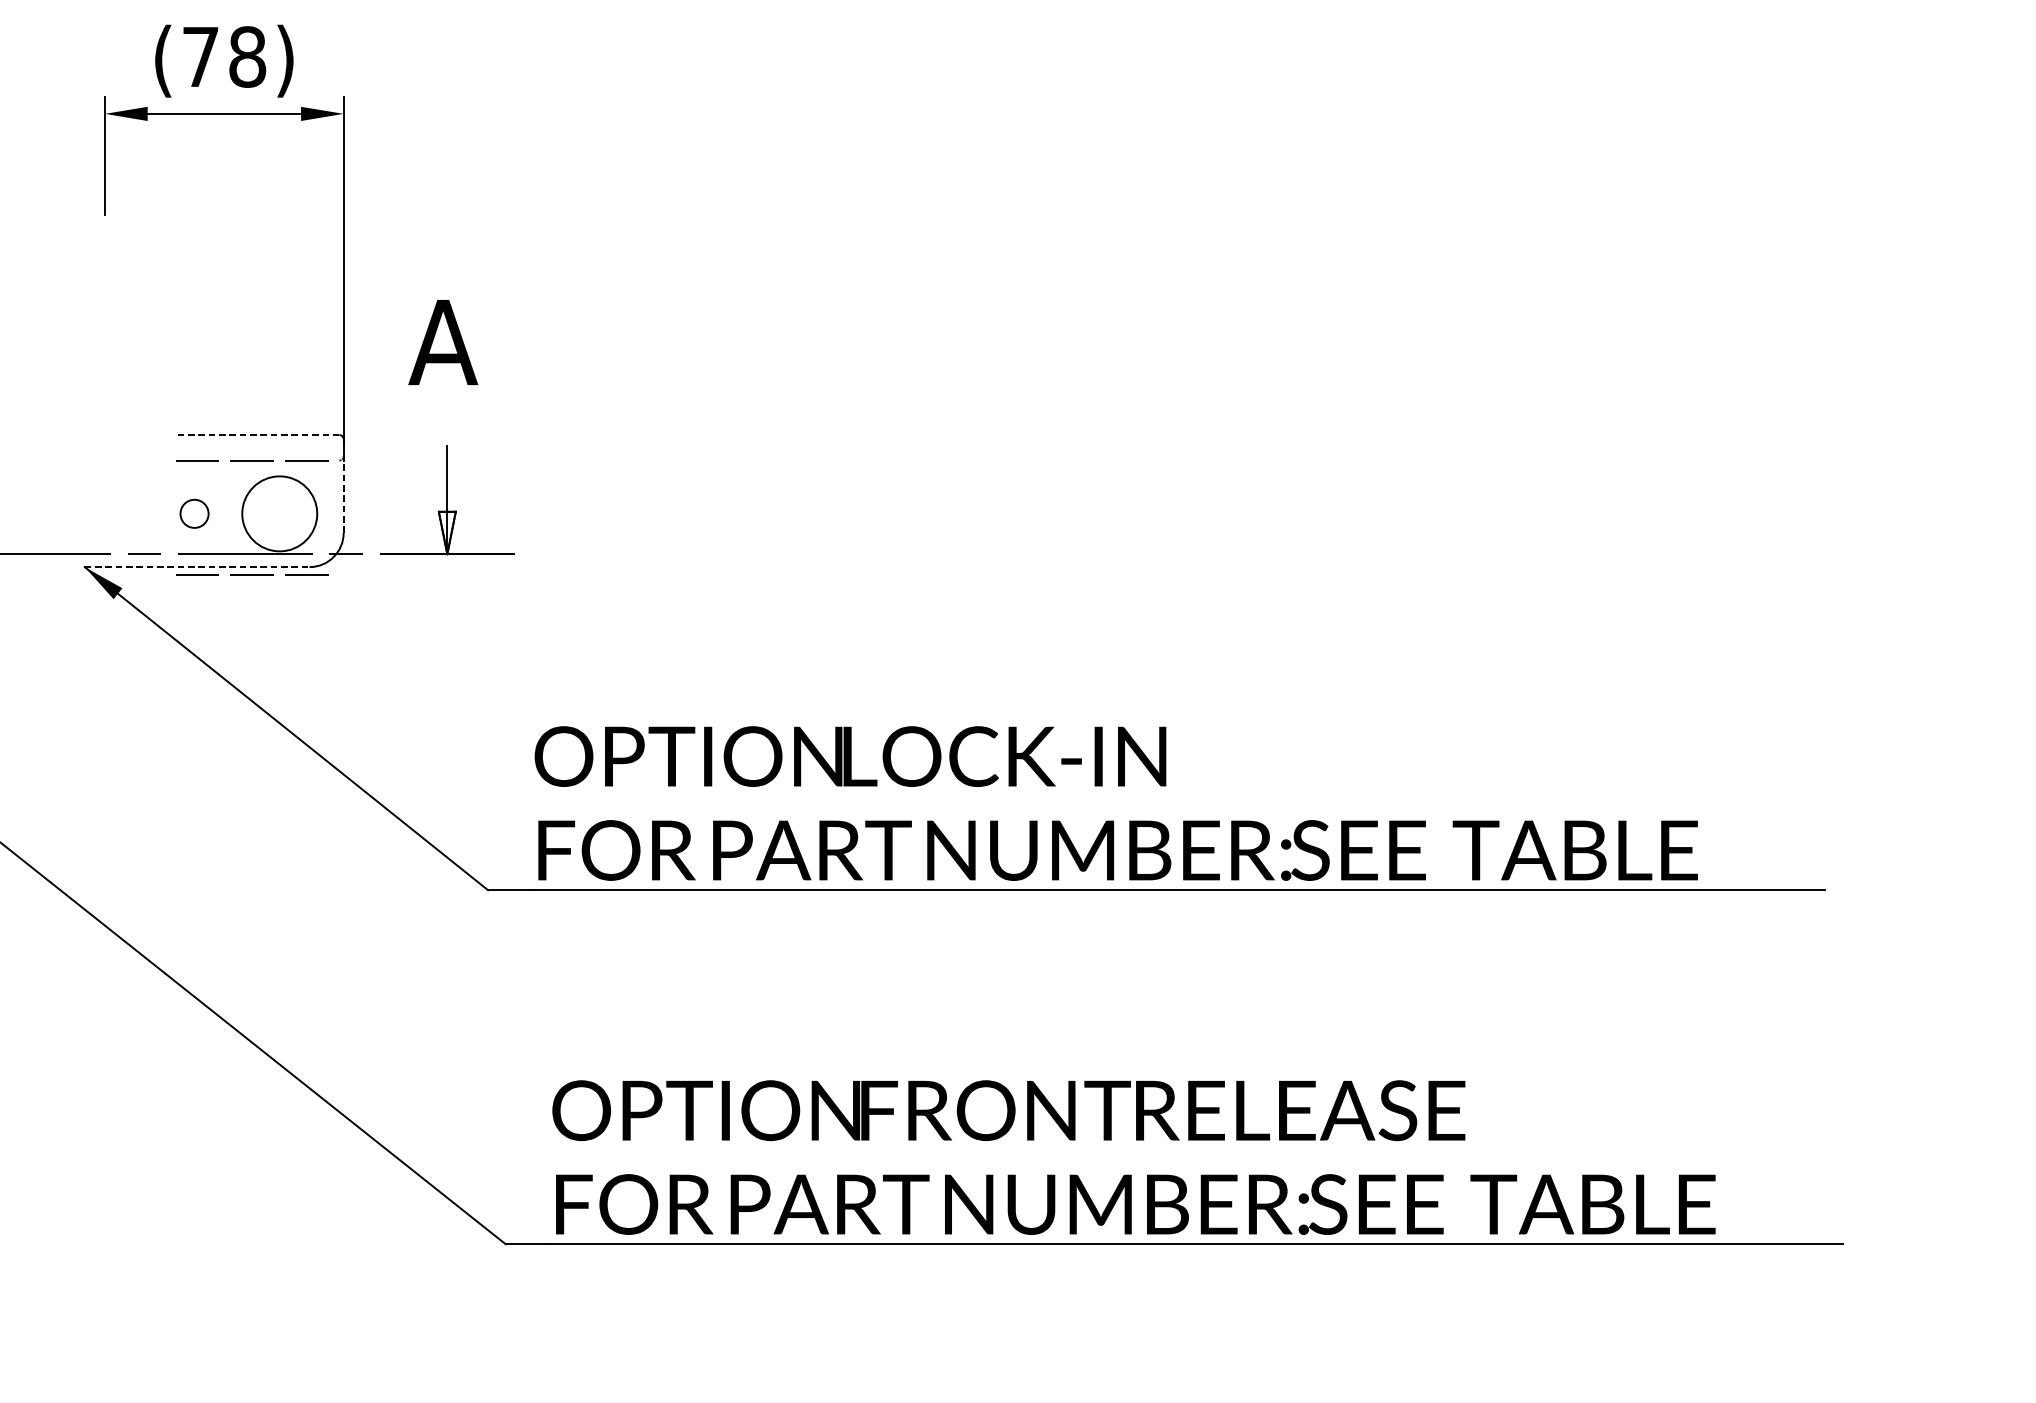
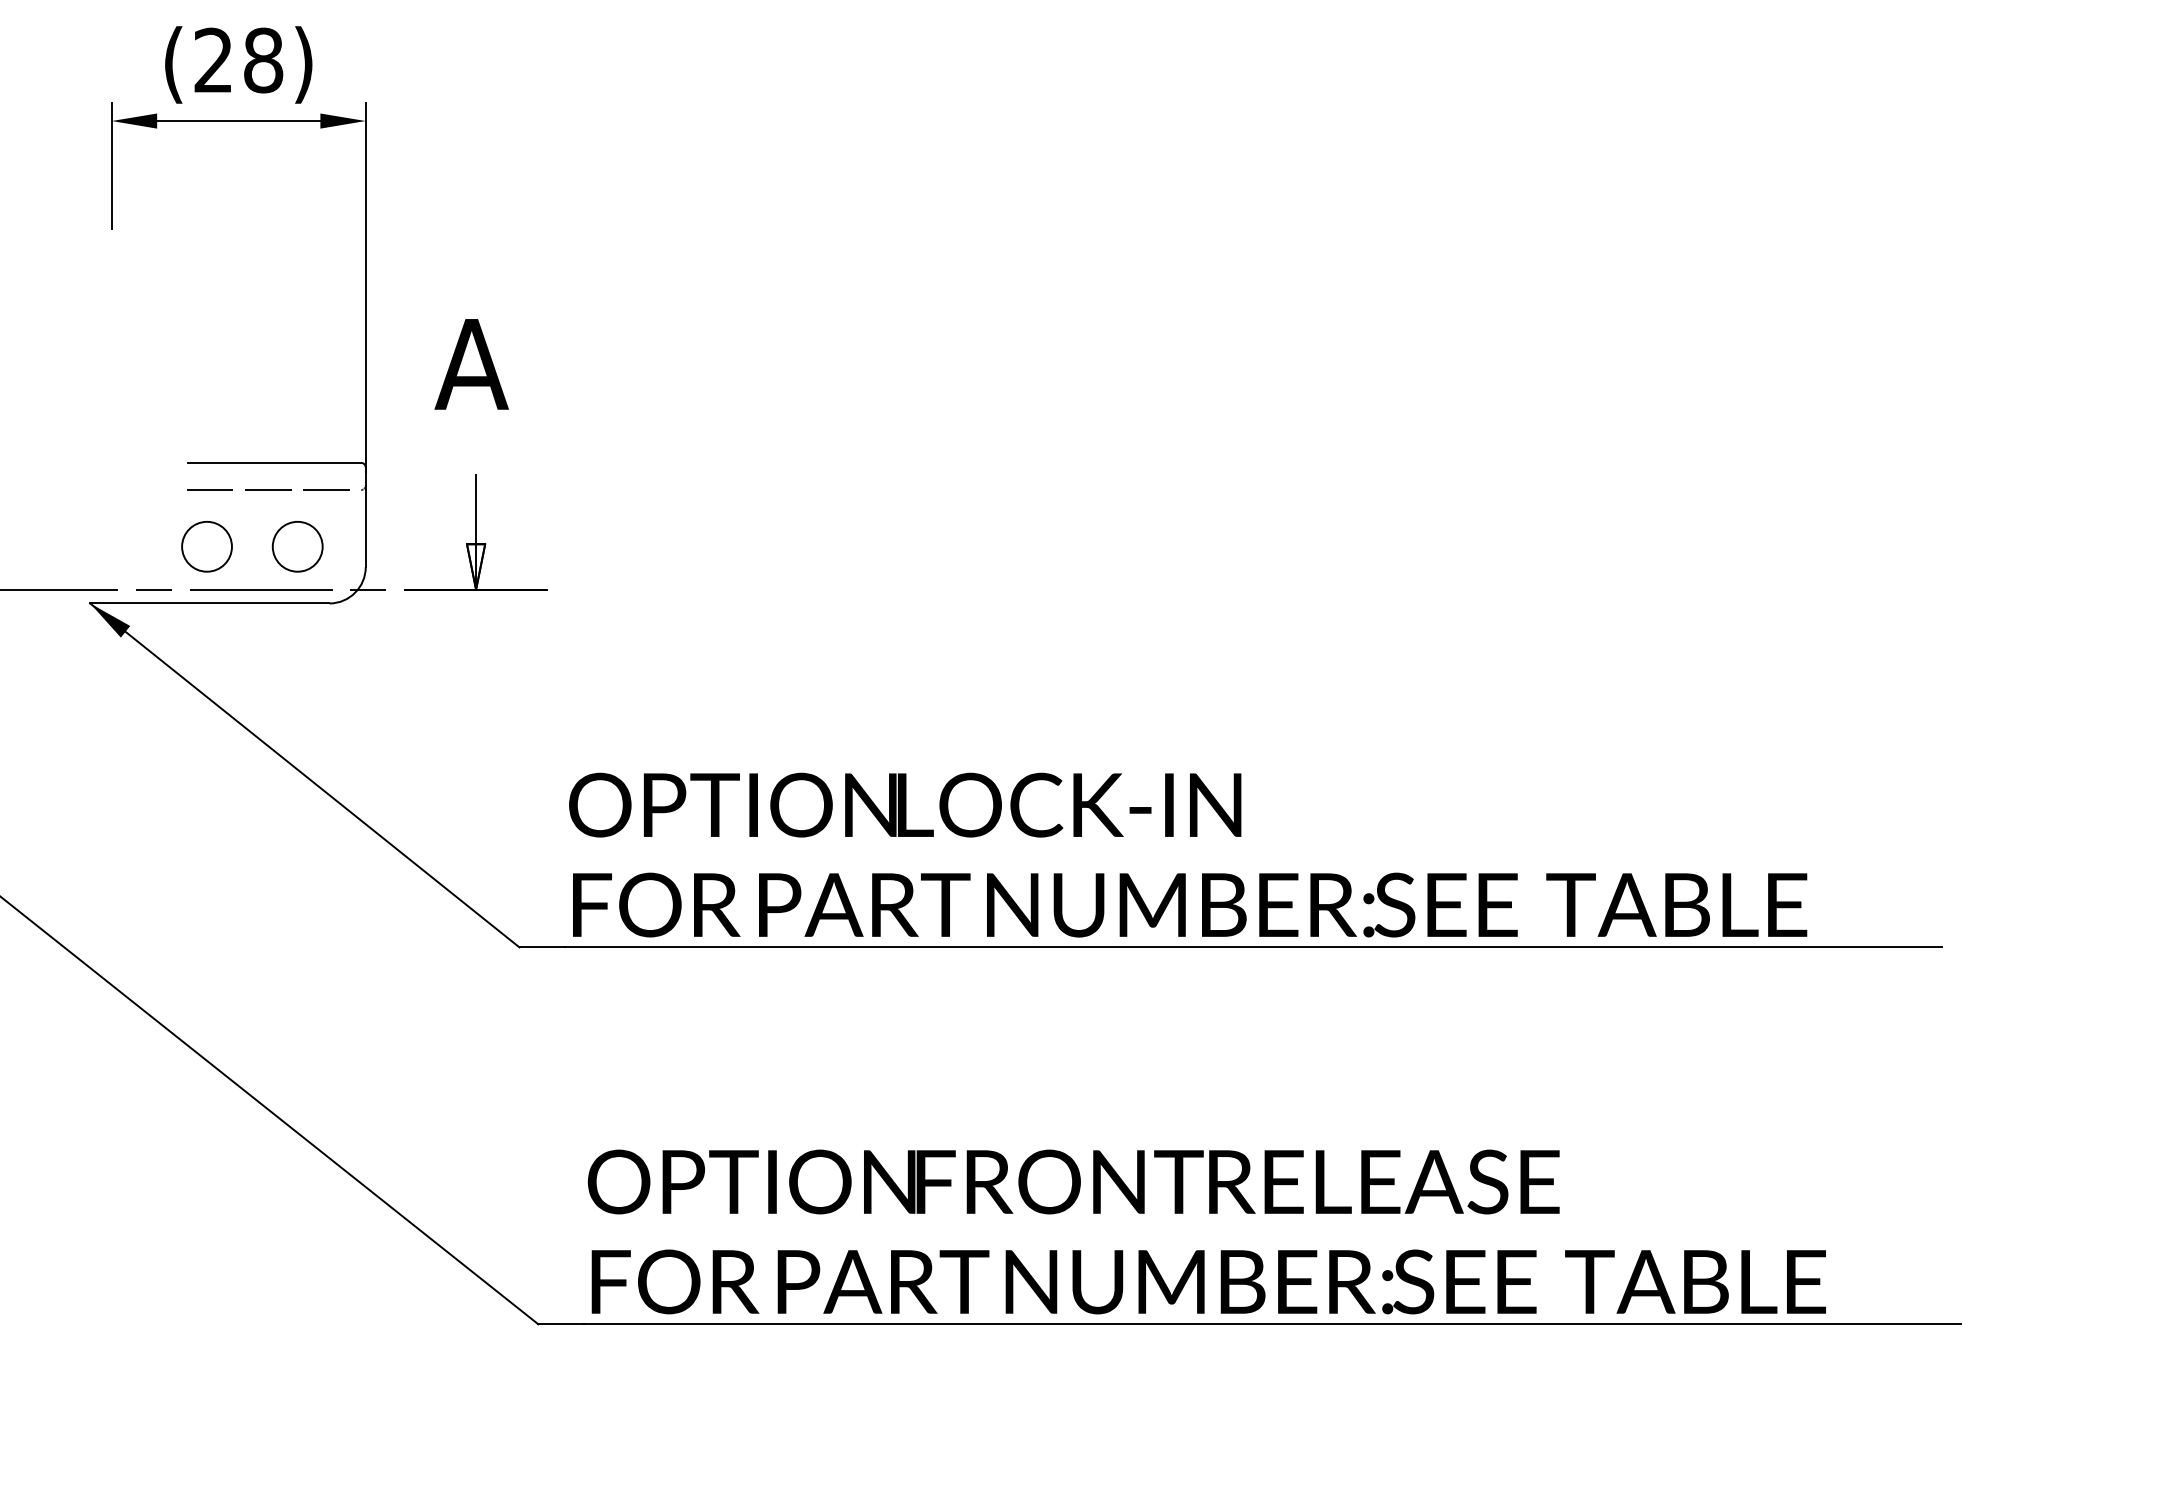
text: (199, 56) -> (212, 59), (78) -> (28)
line: (257, 434) -> (274, 462), dashed -> solid
line: (343, 496) -> (365, 528), dashed -> solid
circle: (194, 513) -> (206, 546), size x1.67
circle: (279, 513) -> (297, 546), size x0.62
line: (196, 567) -> (209, 603), dashed -> solid
line: (252, 574) -> (268, 611), removed

